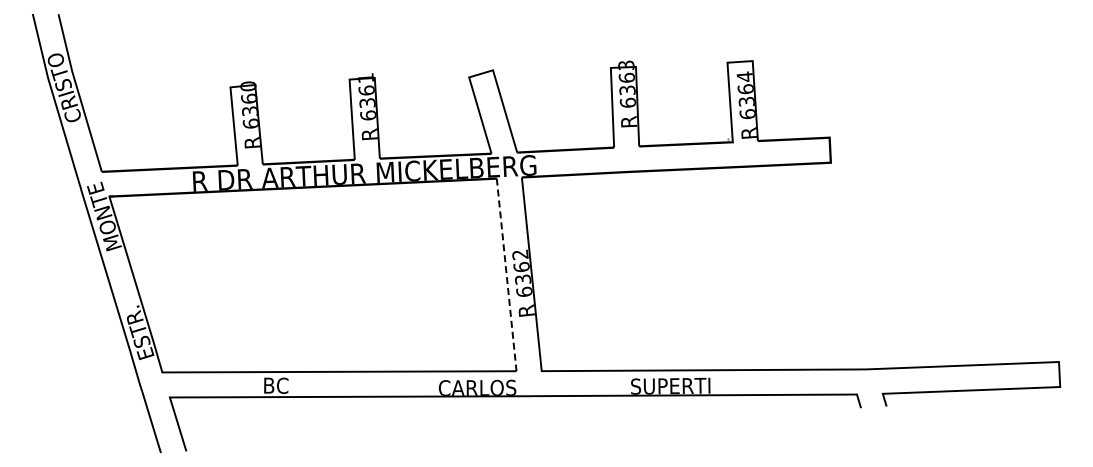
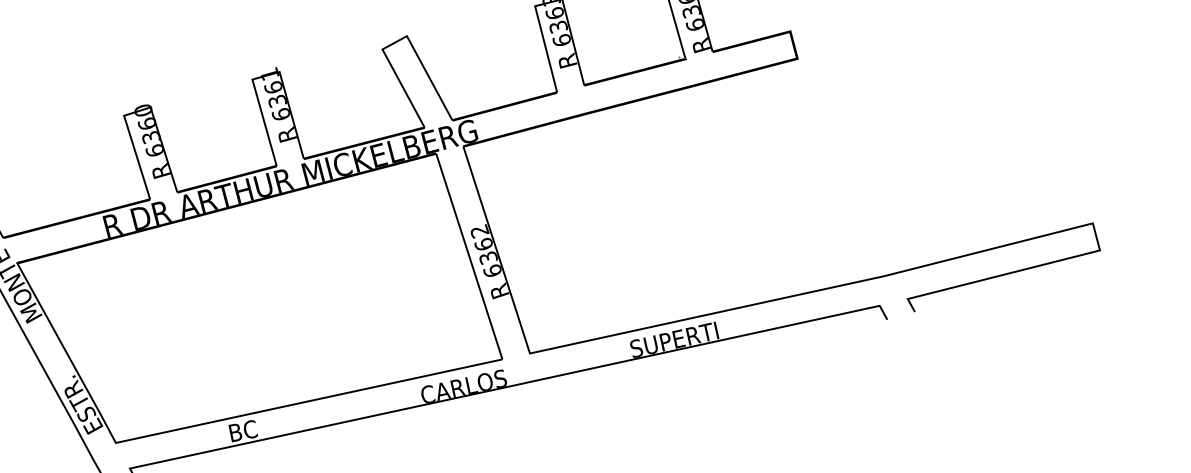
line: (506, 274) -> (469, 256), dashed -> solid

